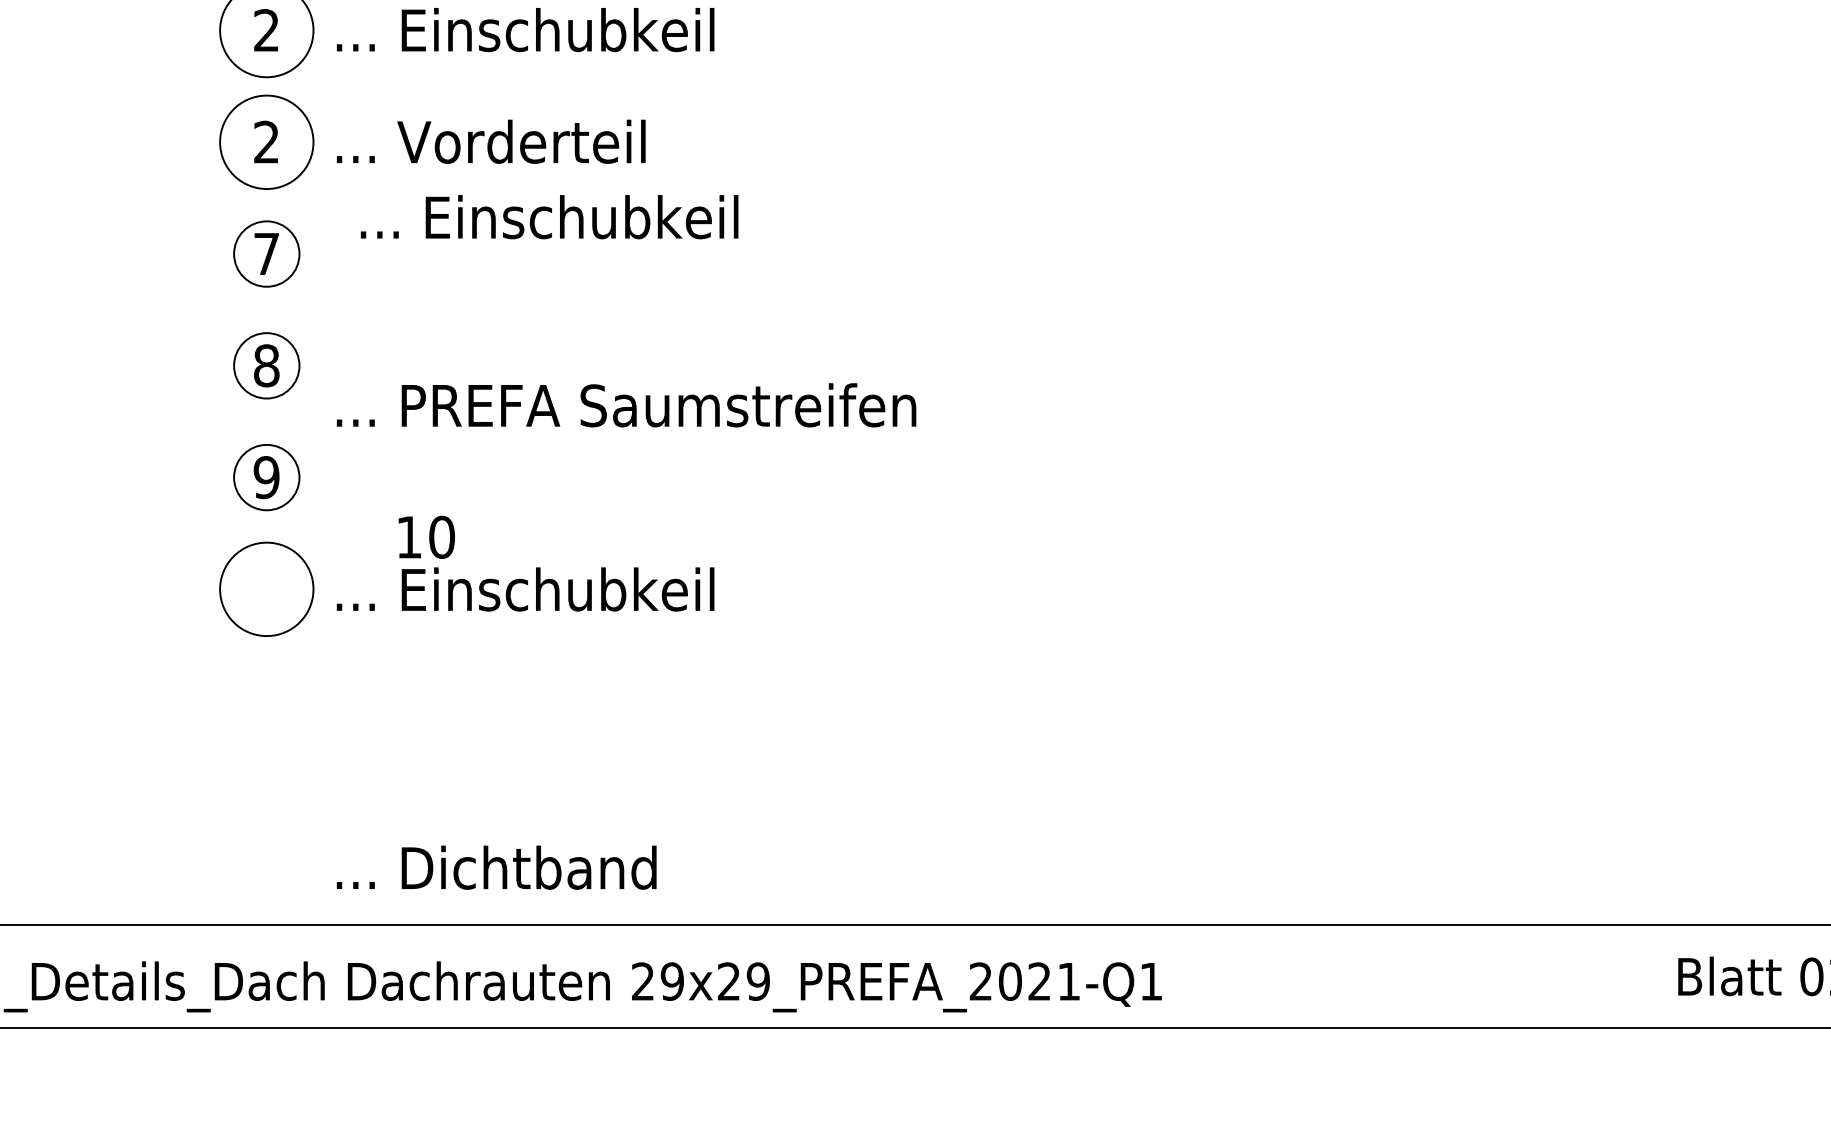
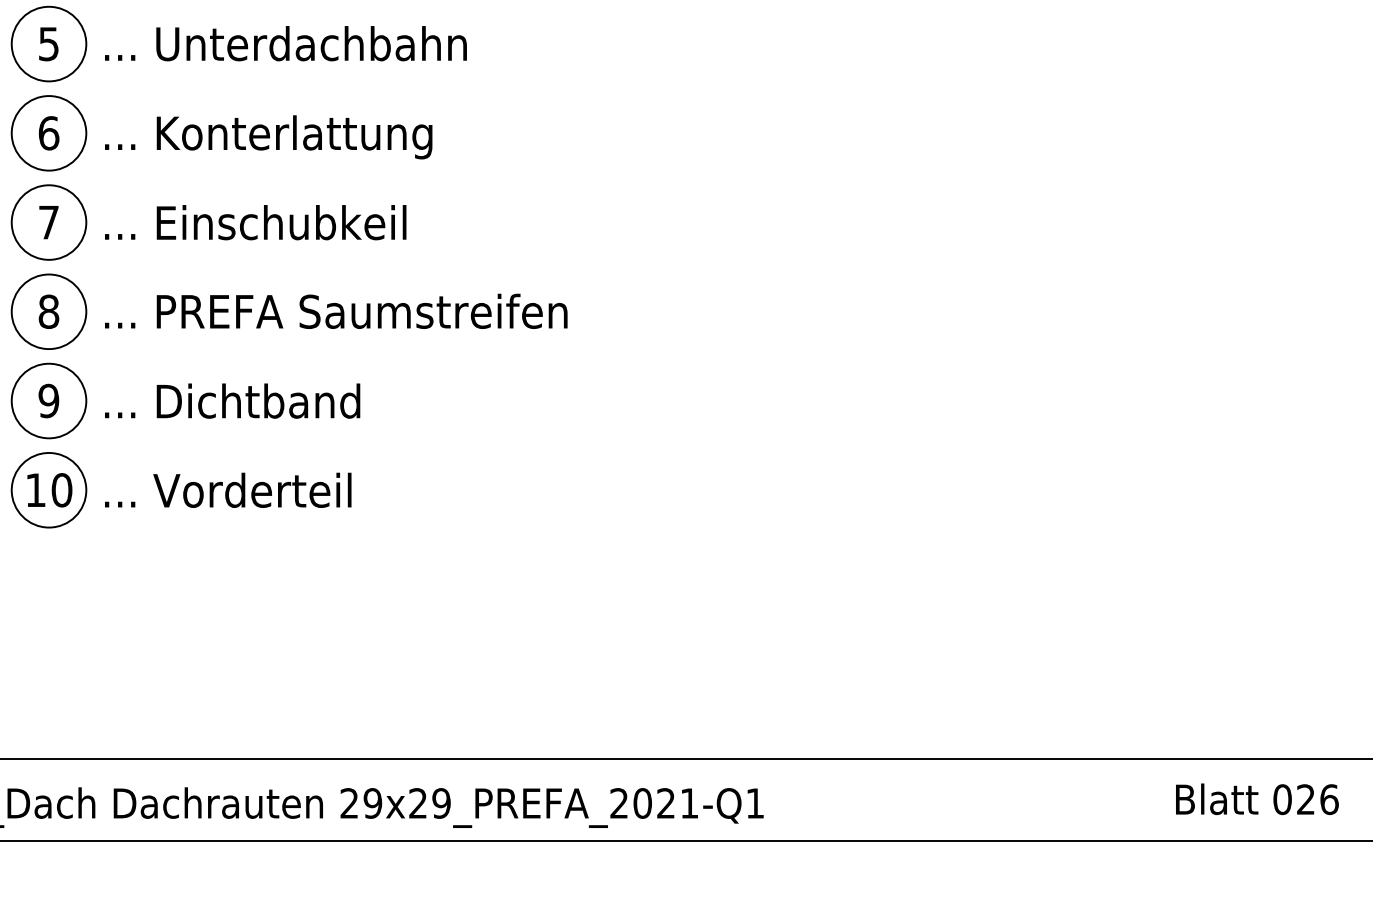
text: (266, 30) -> (48, 44), 2 -> 5
text: (595, 30) -> (311, 44), ... Einschubkeil -> ... Unterdachbahn
text: (266, 141) -> (48, 132), 2 -> 6
text: (571, 146) -> (292, 136), ... Vorderteil -> ... Konterlattung
text: (549, 217) -> (255, 222), moved
circle: (266, 253) -> (48, 222), size x1.43
circle: (266, 365) -> (48, 311), size x1.43
text: (626, 405) -> (336, 311), moved
circle: (266, 477) -> (48, 400), size x1.43
text: (426, 536) -> (49, 489), moved
text: (555, 589) -> (279, 490), ... Einschubkeil -> ... Vorderteil
text: (496, 867) -> (232, 400), moved

